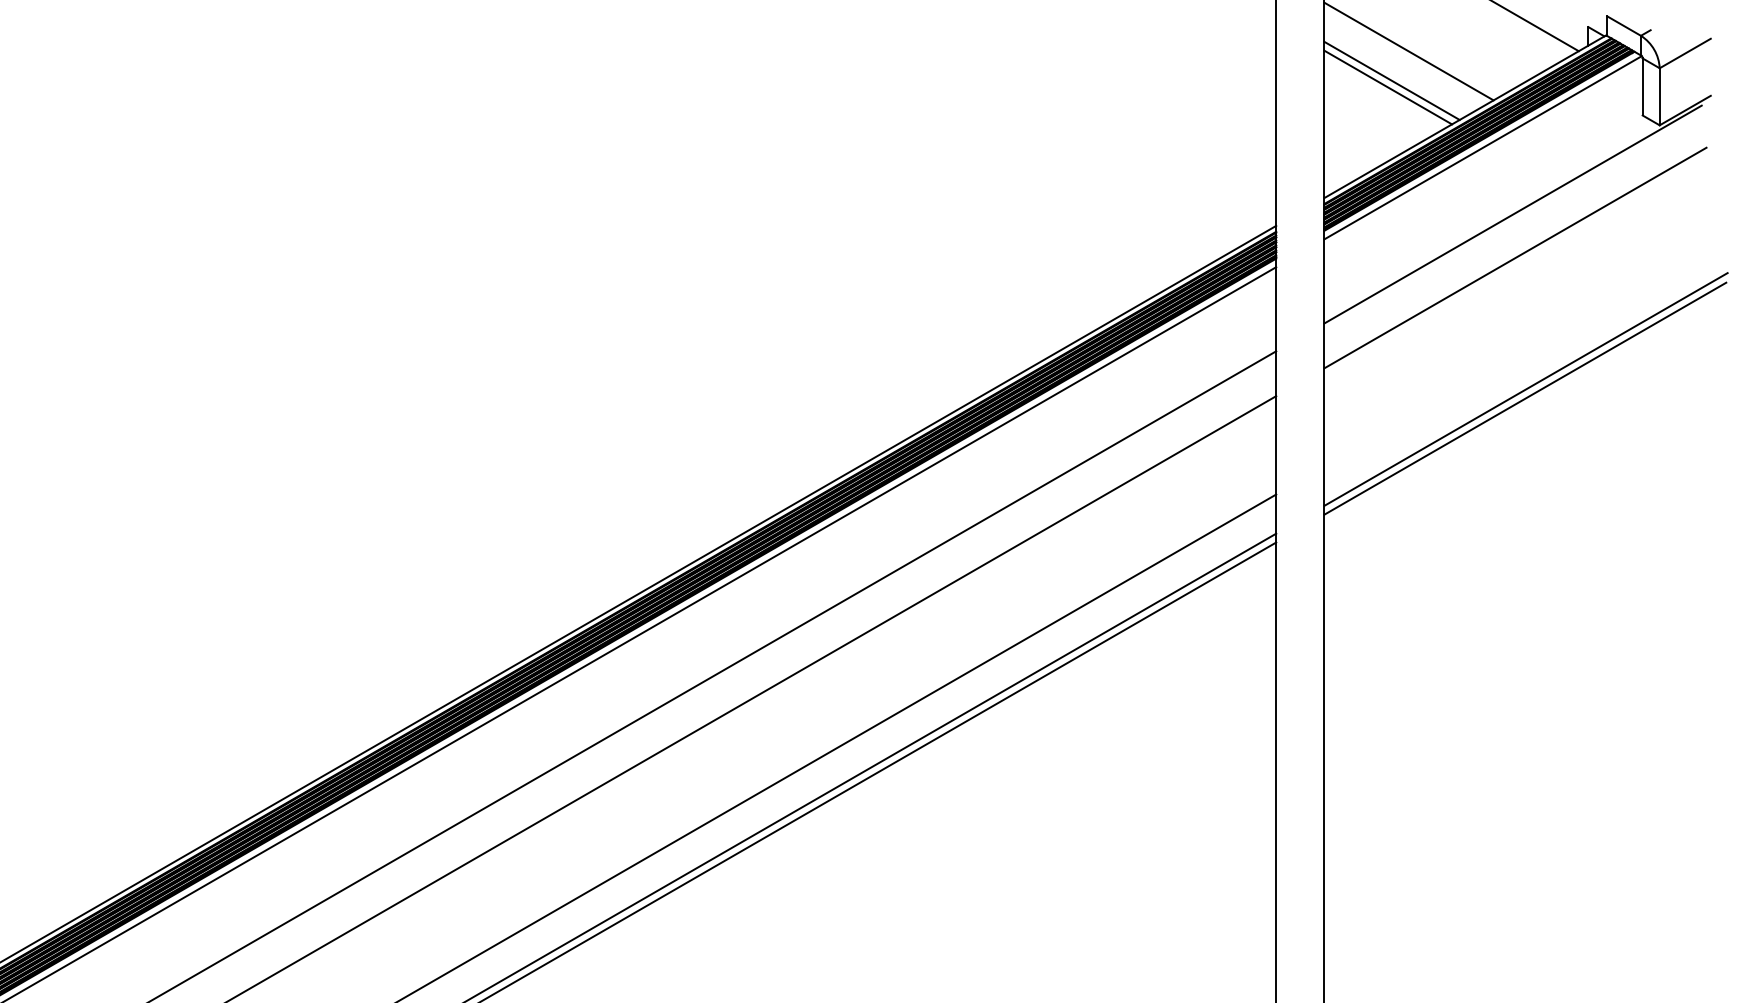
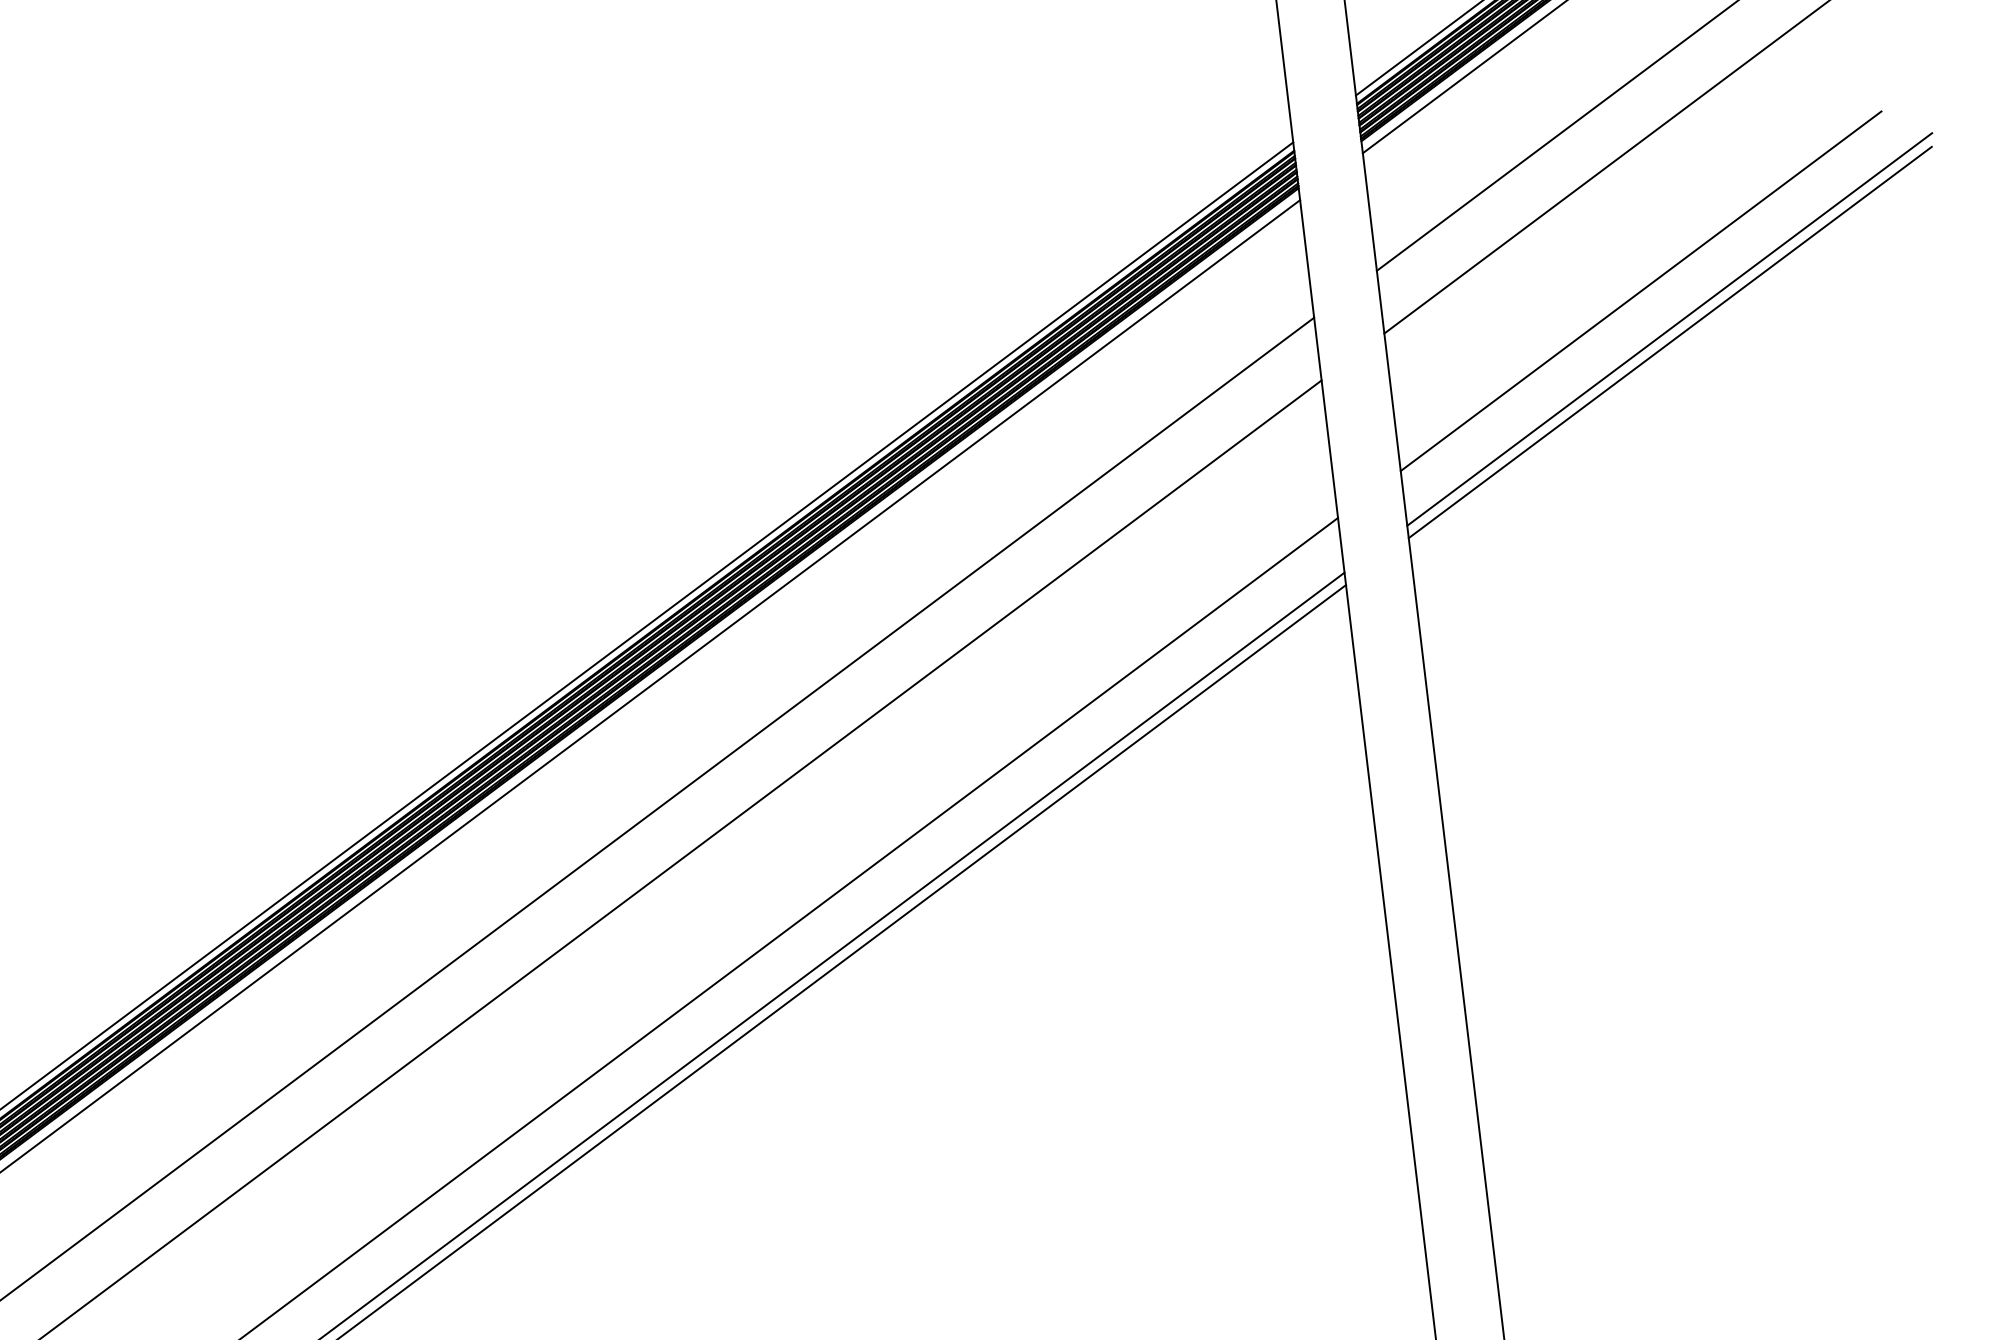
line: (1508, 359) -> (1640, 290), added

